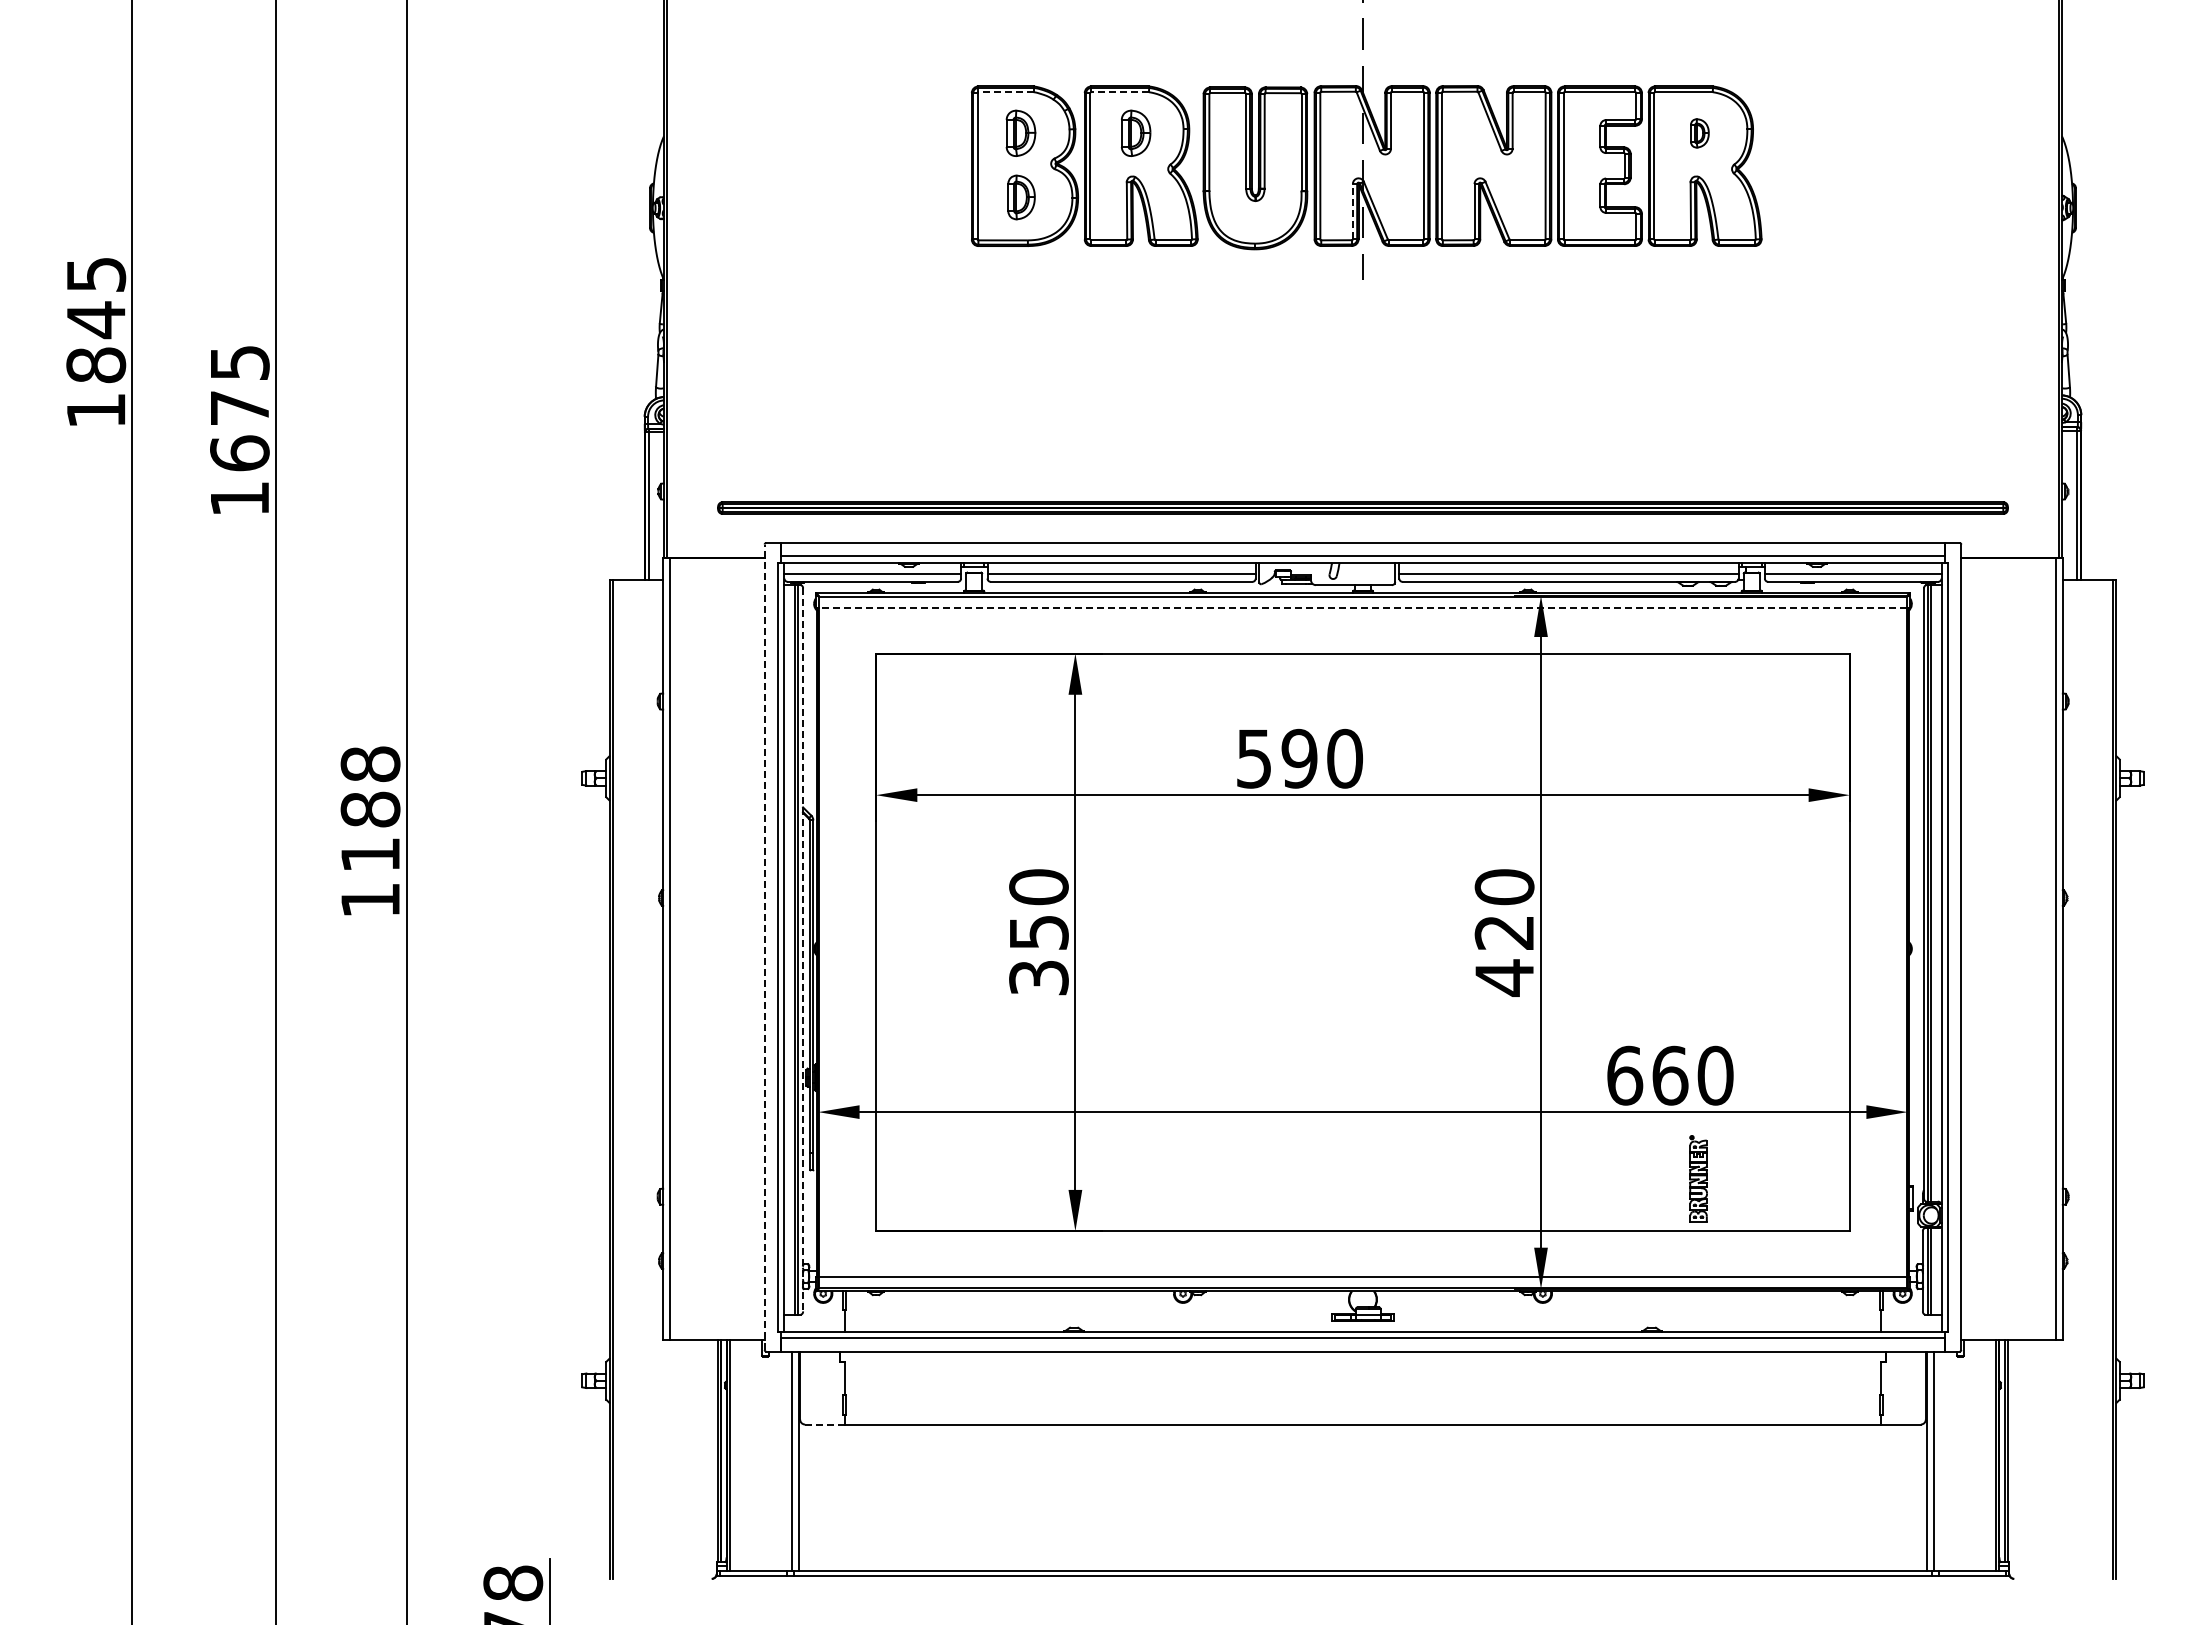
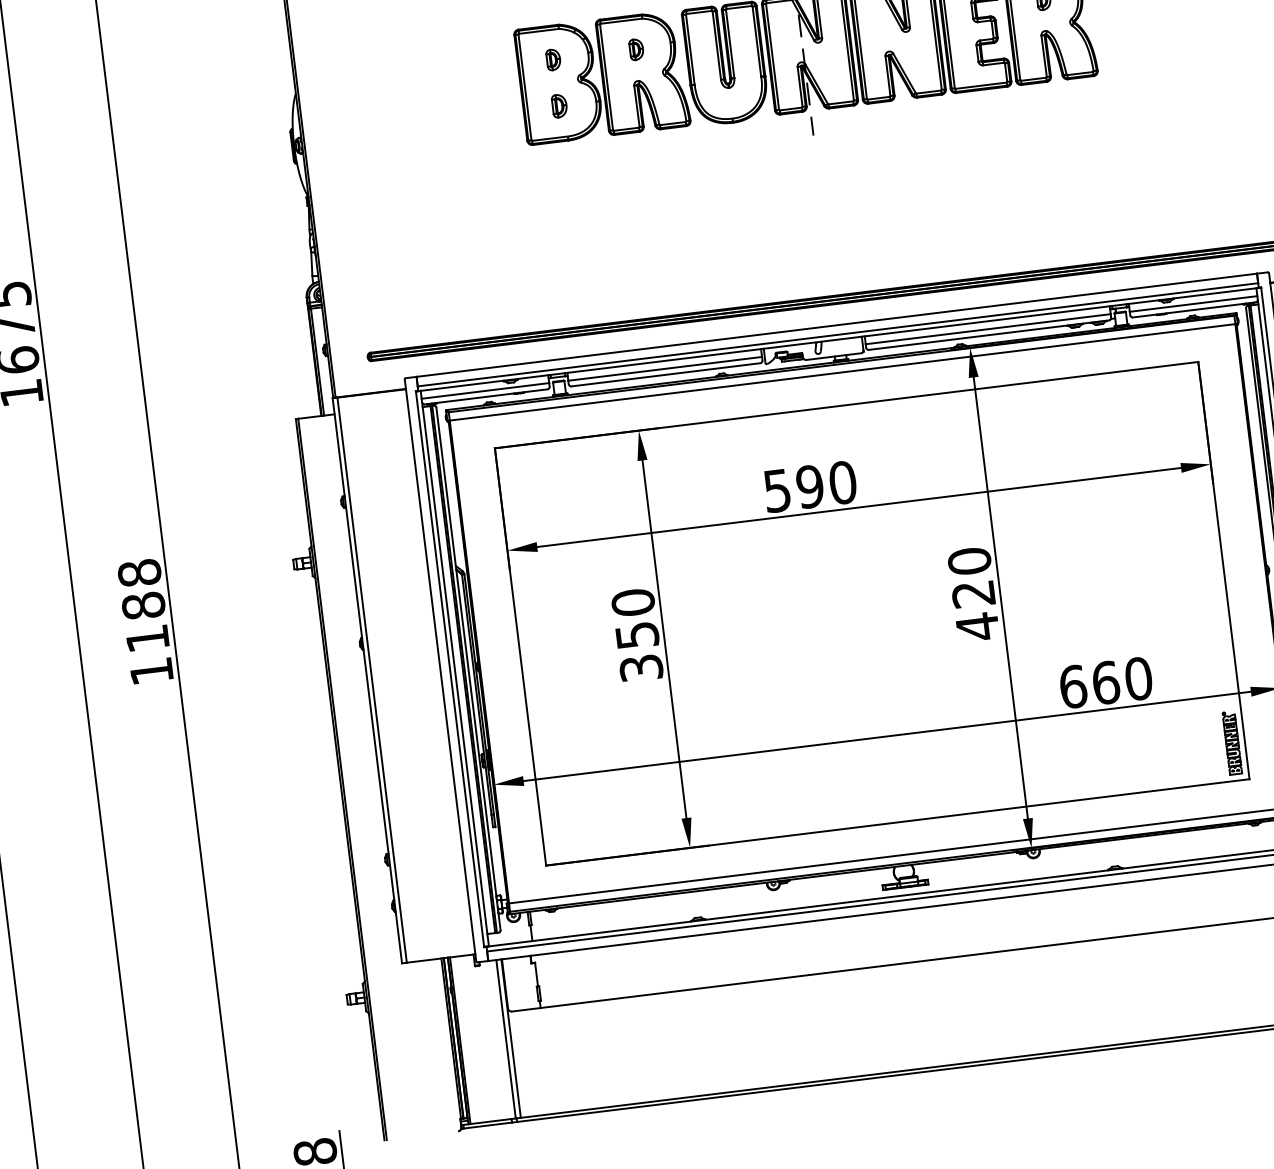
line: (1006, 92) -> (539, 31), dashed -> solid
line: (1120, 92) -> (621, 21), dashed -> solid
part: (1021, 133) -> (553, 59), size x0.62
part: (1135, 133) -> (636, 49), size x0.62
part: (1021, 197) -> (559, 106), size x0.71
line: (1352, 211) -> (799, 86), dashed -> solid
line: (1362, 608) -> (842, 372), dashed -> solid
line: (764, 947) -> (440, 670), dashed -> solid
line: (803, 950) -> (468, 669), dashed -> solid
part: (1698, 1178) -> (1232, 742), moved
line: (824, 1424) -> (526, 1009), dashed -> solid

